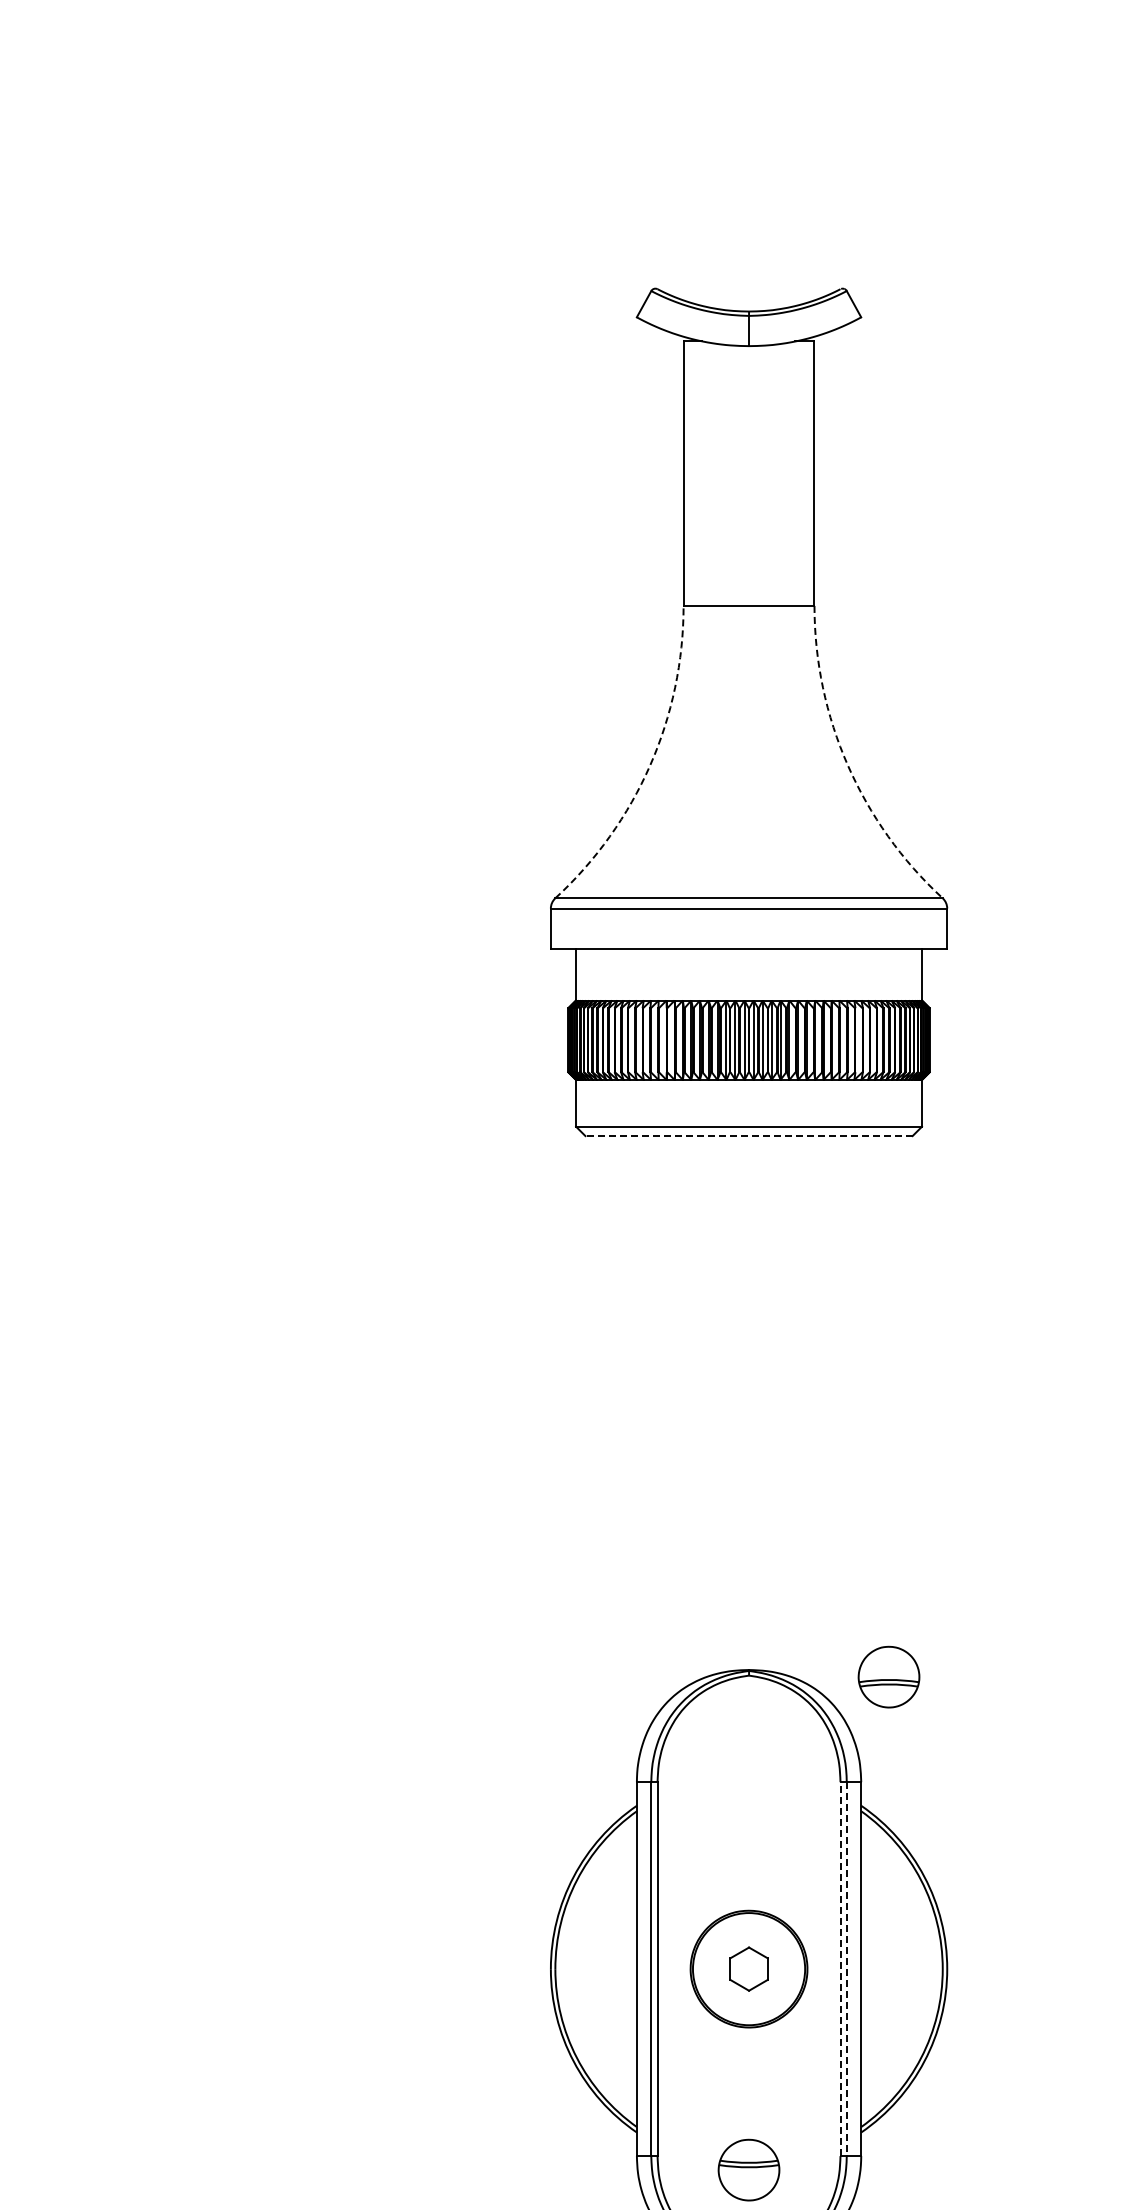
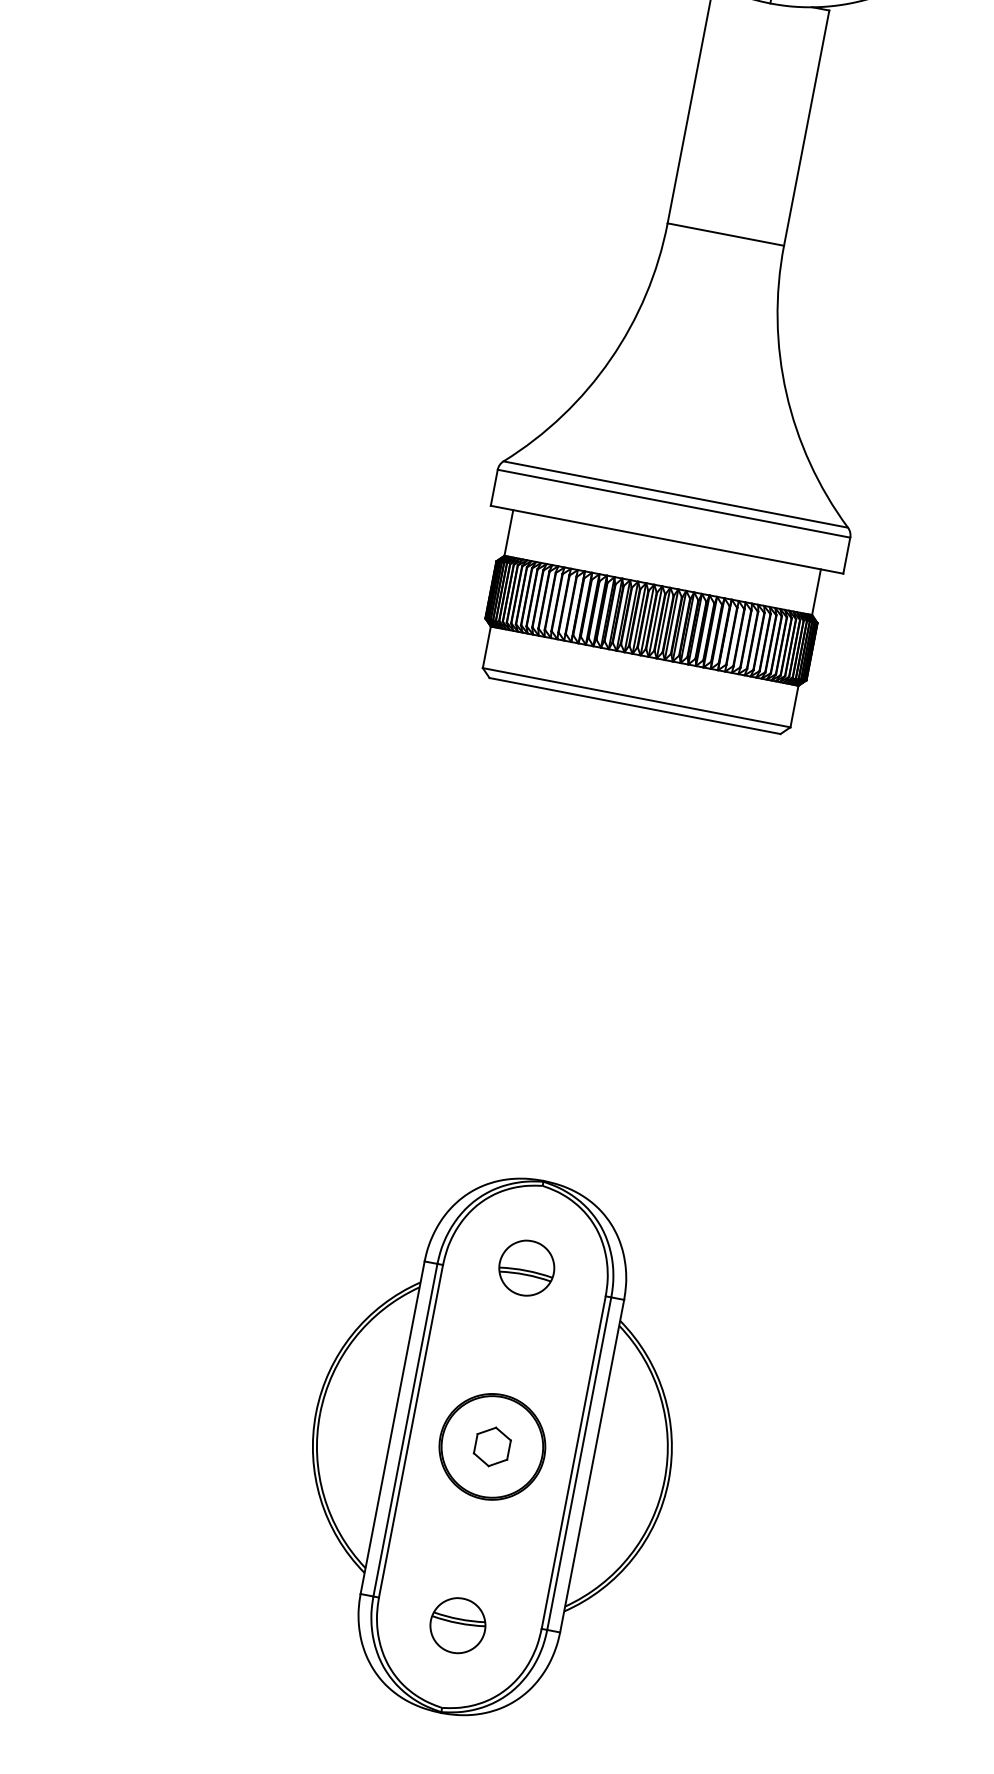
arc: (650, 765) -> (610, 359), dashed -> solid
arc: (847, 765) -> (786, 393), dashed -> solid
line: (749, 1136) -> (635, 706), dashed -> solid
part: (888, 1676) -> (526, 1267), moved
line: (840, 1969) -> (573, 1462), dashed -> solid
line: (846, 1969) -> (578, 1463), dashed -> solid

